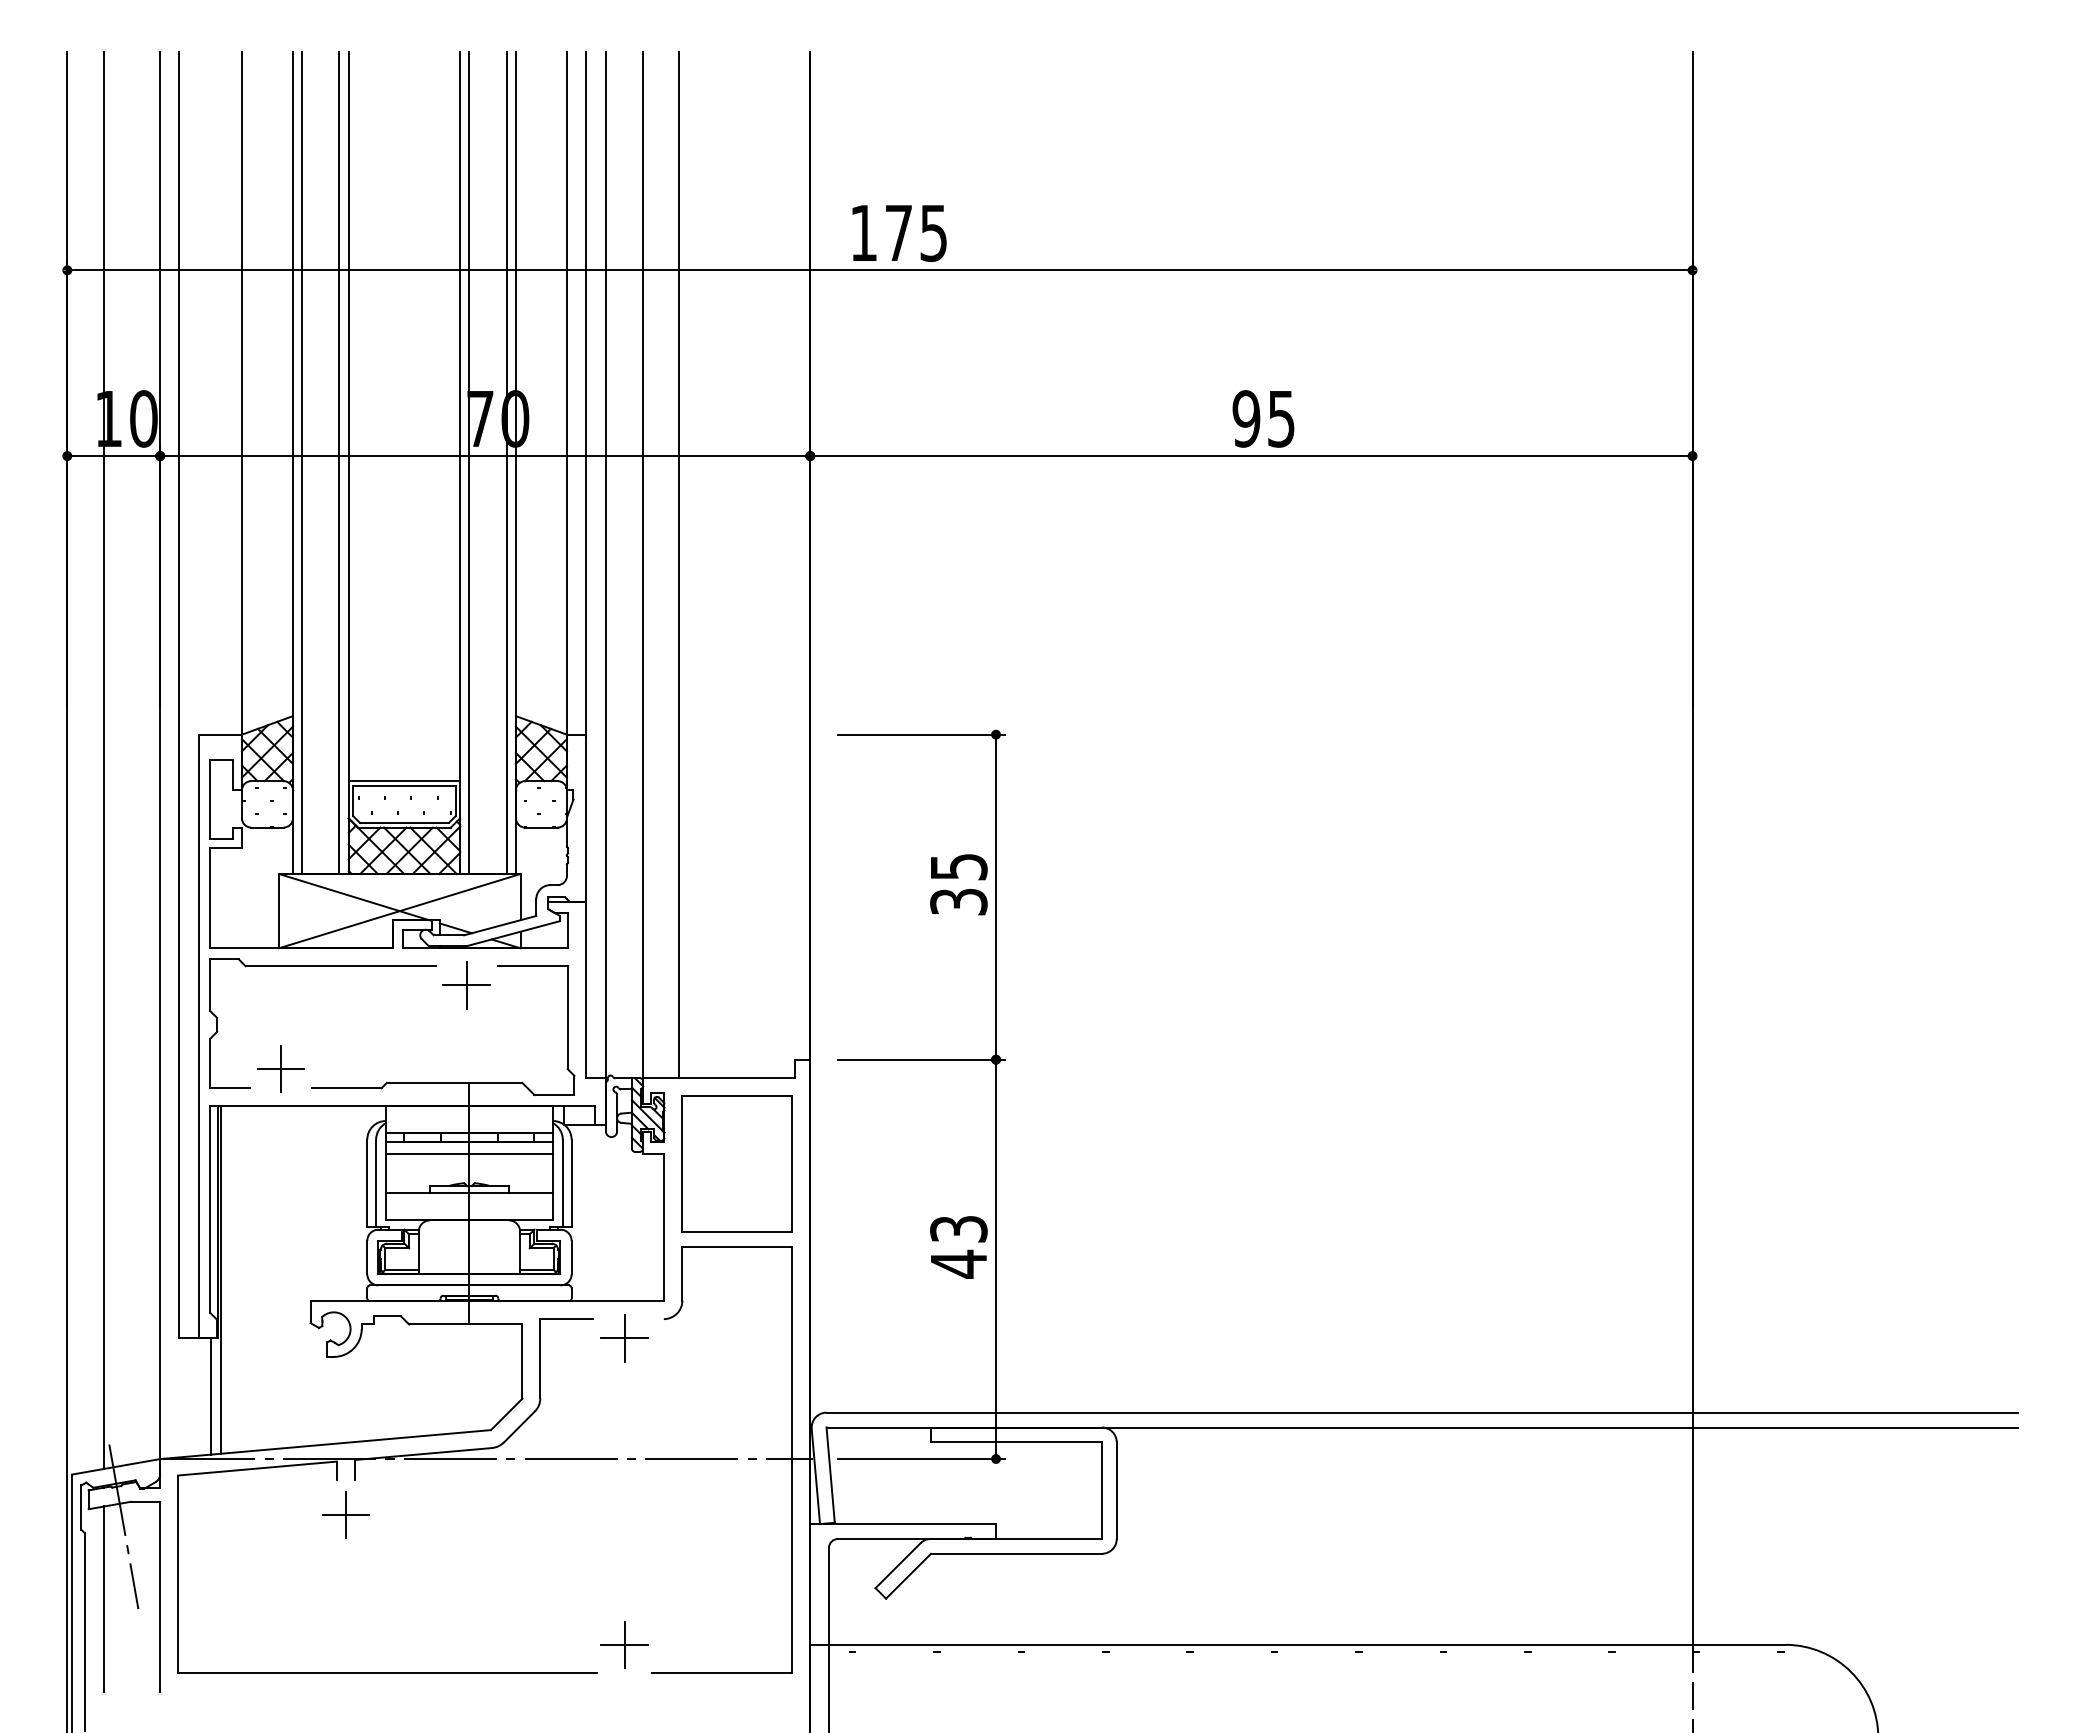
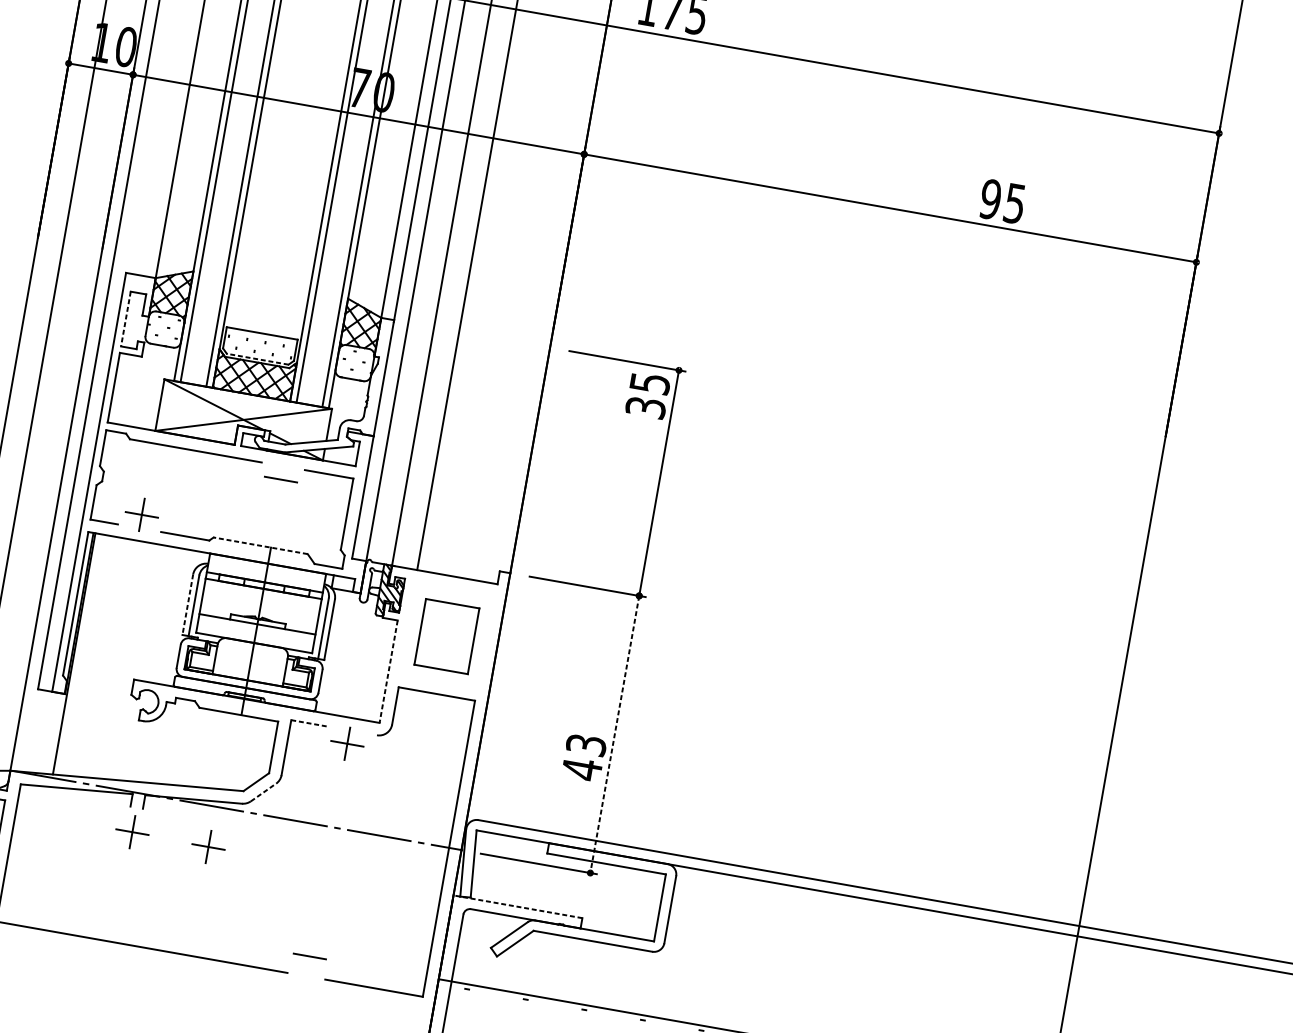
text: (1263, 418) -> (1002, 201), moved
line: (404, 781) -> (262, 330), removed
line: (210, 799) -> (125, 319), solid -> dashed
line: (403, 822) -> (257, 358), solid -> dashed
text: (958, 884) -> (647, 395), moved
line: (466, 985) -> (280, 479), removed
line: (454, 1082) -> (260, 545), solid -> dashed
line: (469, 1153) -> (262, 596), removed
part: (736, 1163) -> (446, 636), size x0.7
line: (367, 1183) -> (187, 604), solid -> dashed
line: (664, 1227) -> (388, 671), solid -> dashed
text: (958, 1247) -> (583, 757), moved
line: (996, 1259) -> (615, 734), solid -> dashed
line: (566, 1319) -> (309, 723), solid -> dashed
line: (211, 1396) -> (53, 733), removed
line: (519, 1427) -> (263, 792), solid -> dashed
part: (455, 1516) -> (208, 846), added
line: (903, 1524) -> (518, 907), solid -> dashed
line: (624, 1644) -> (309, 956), removed

